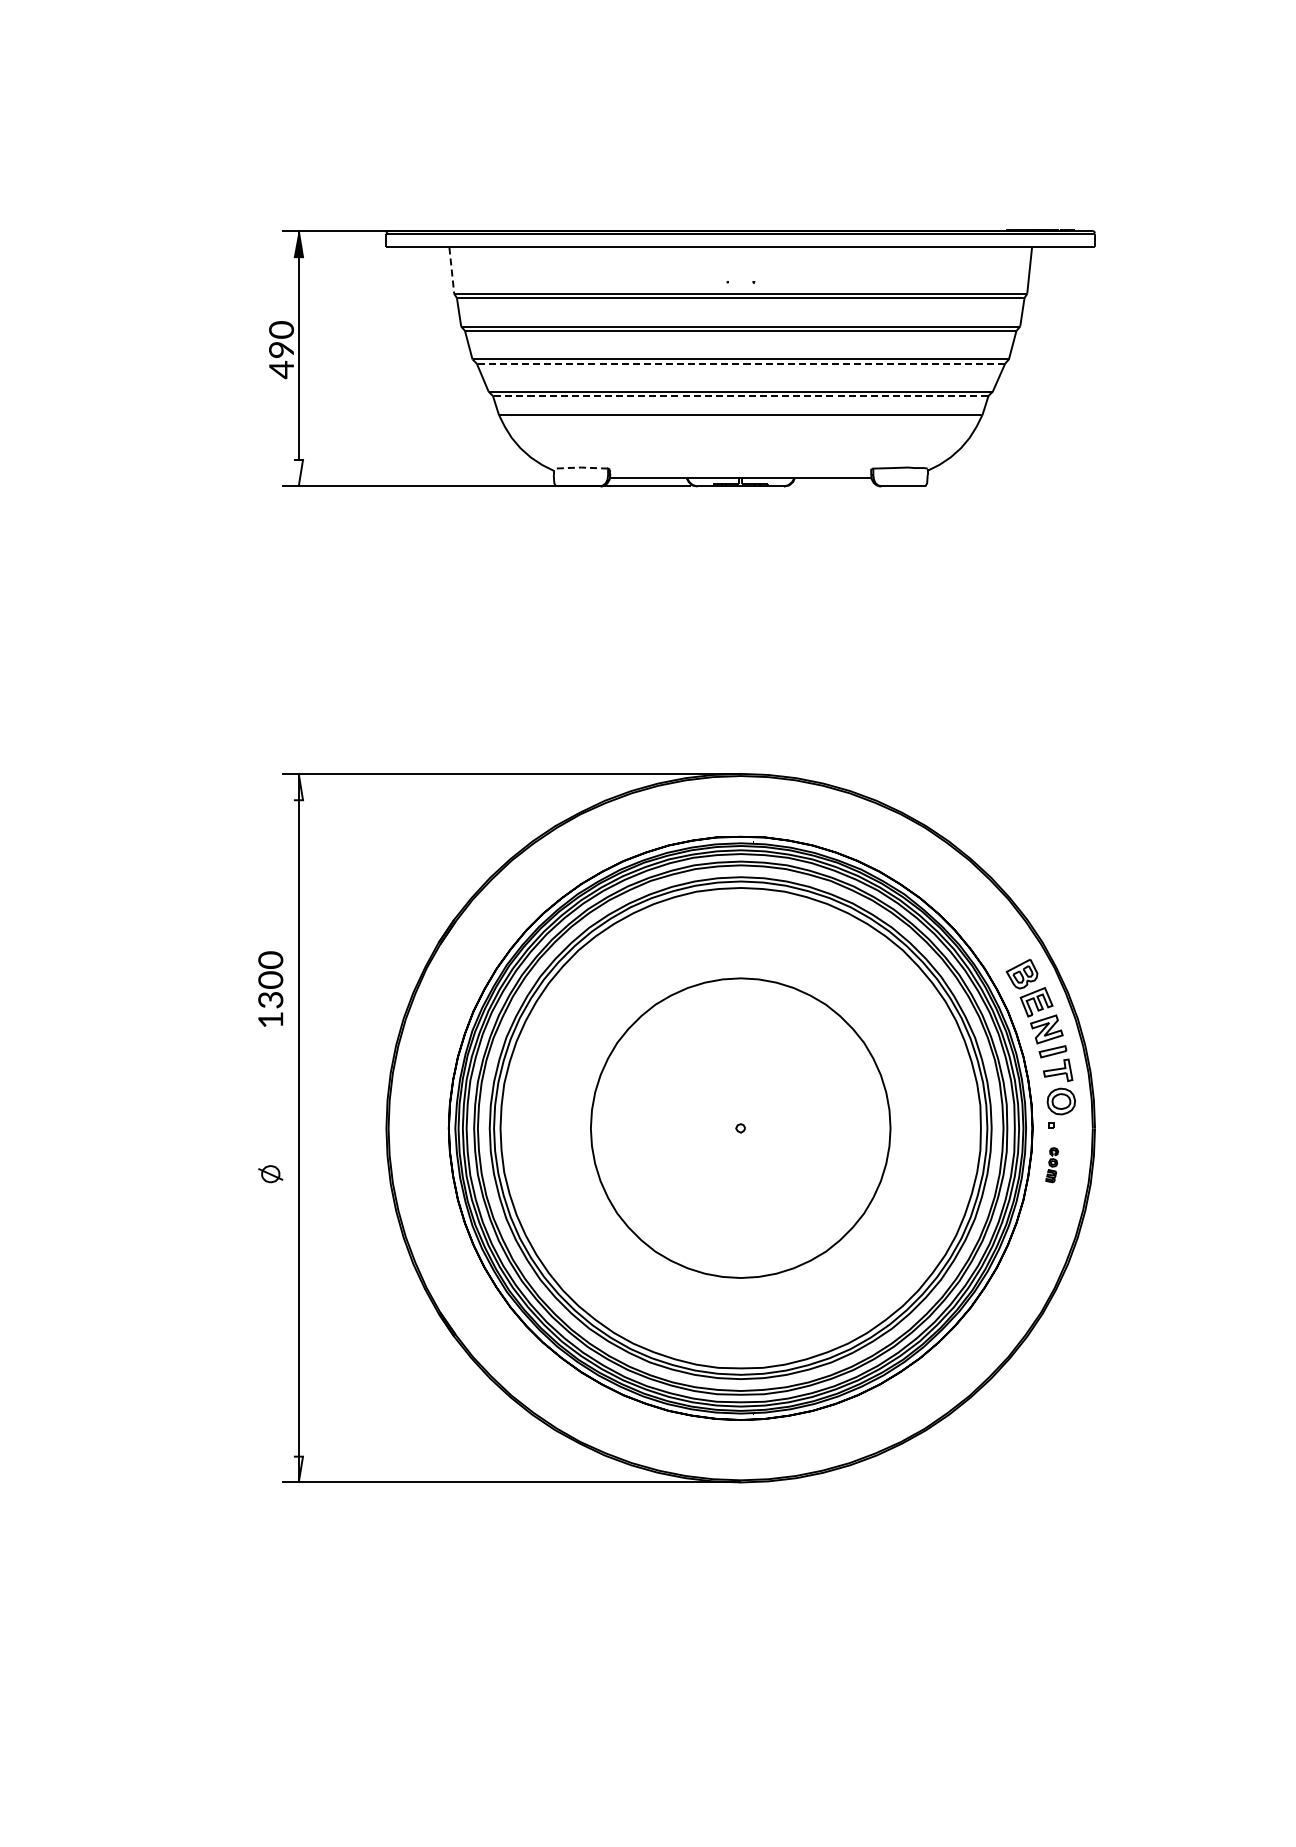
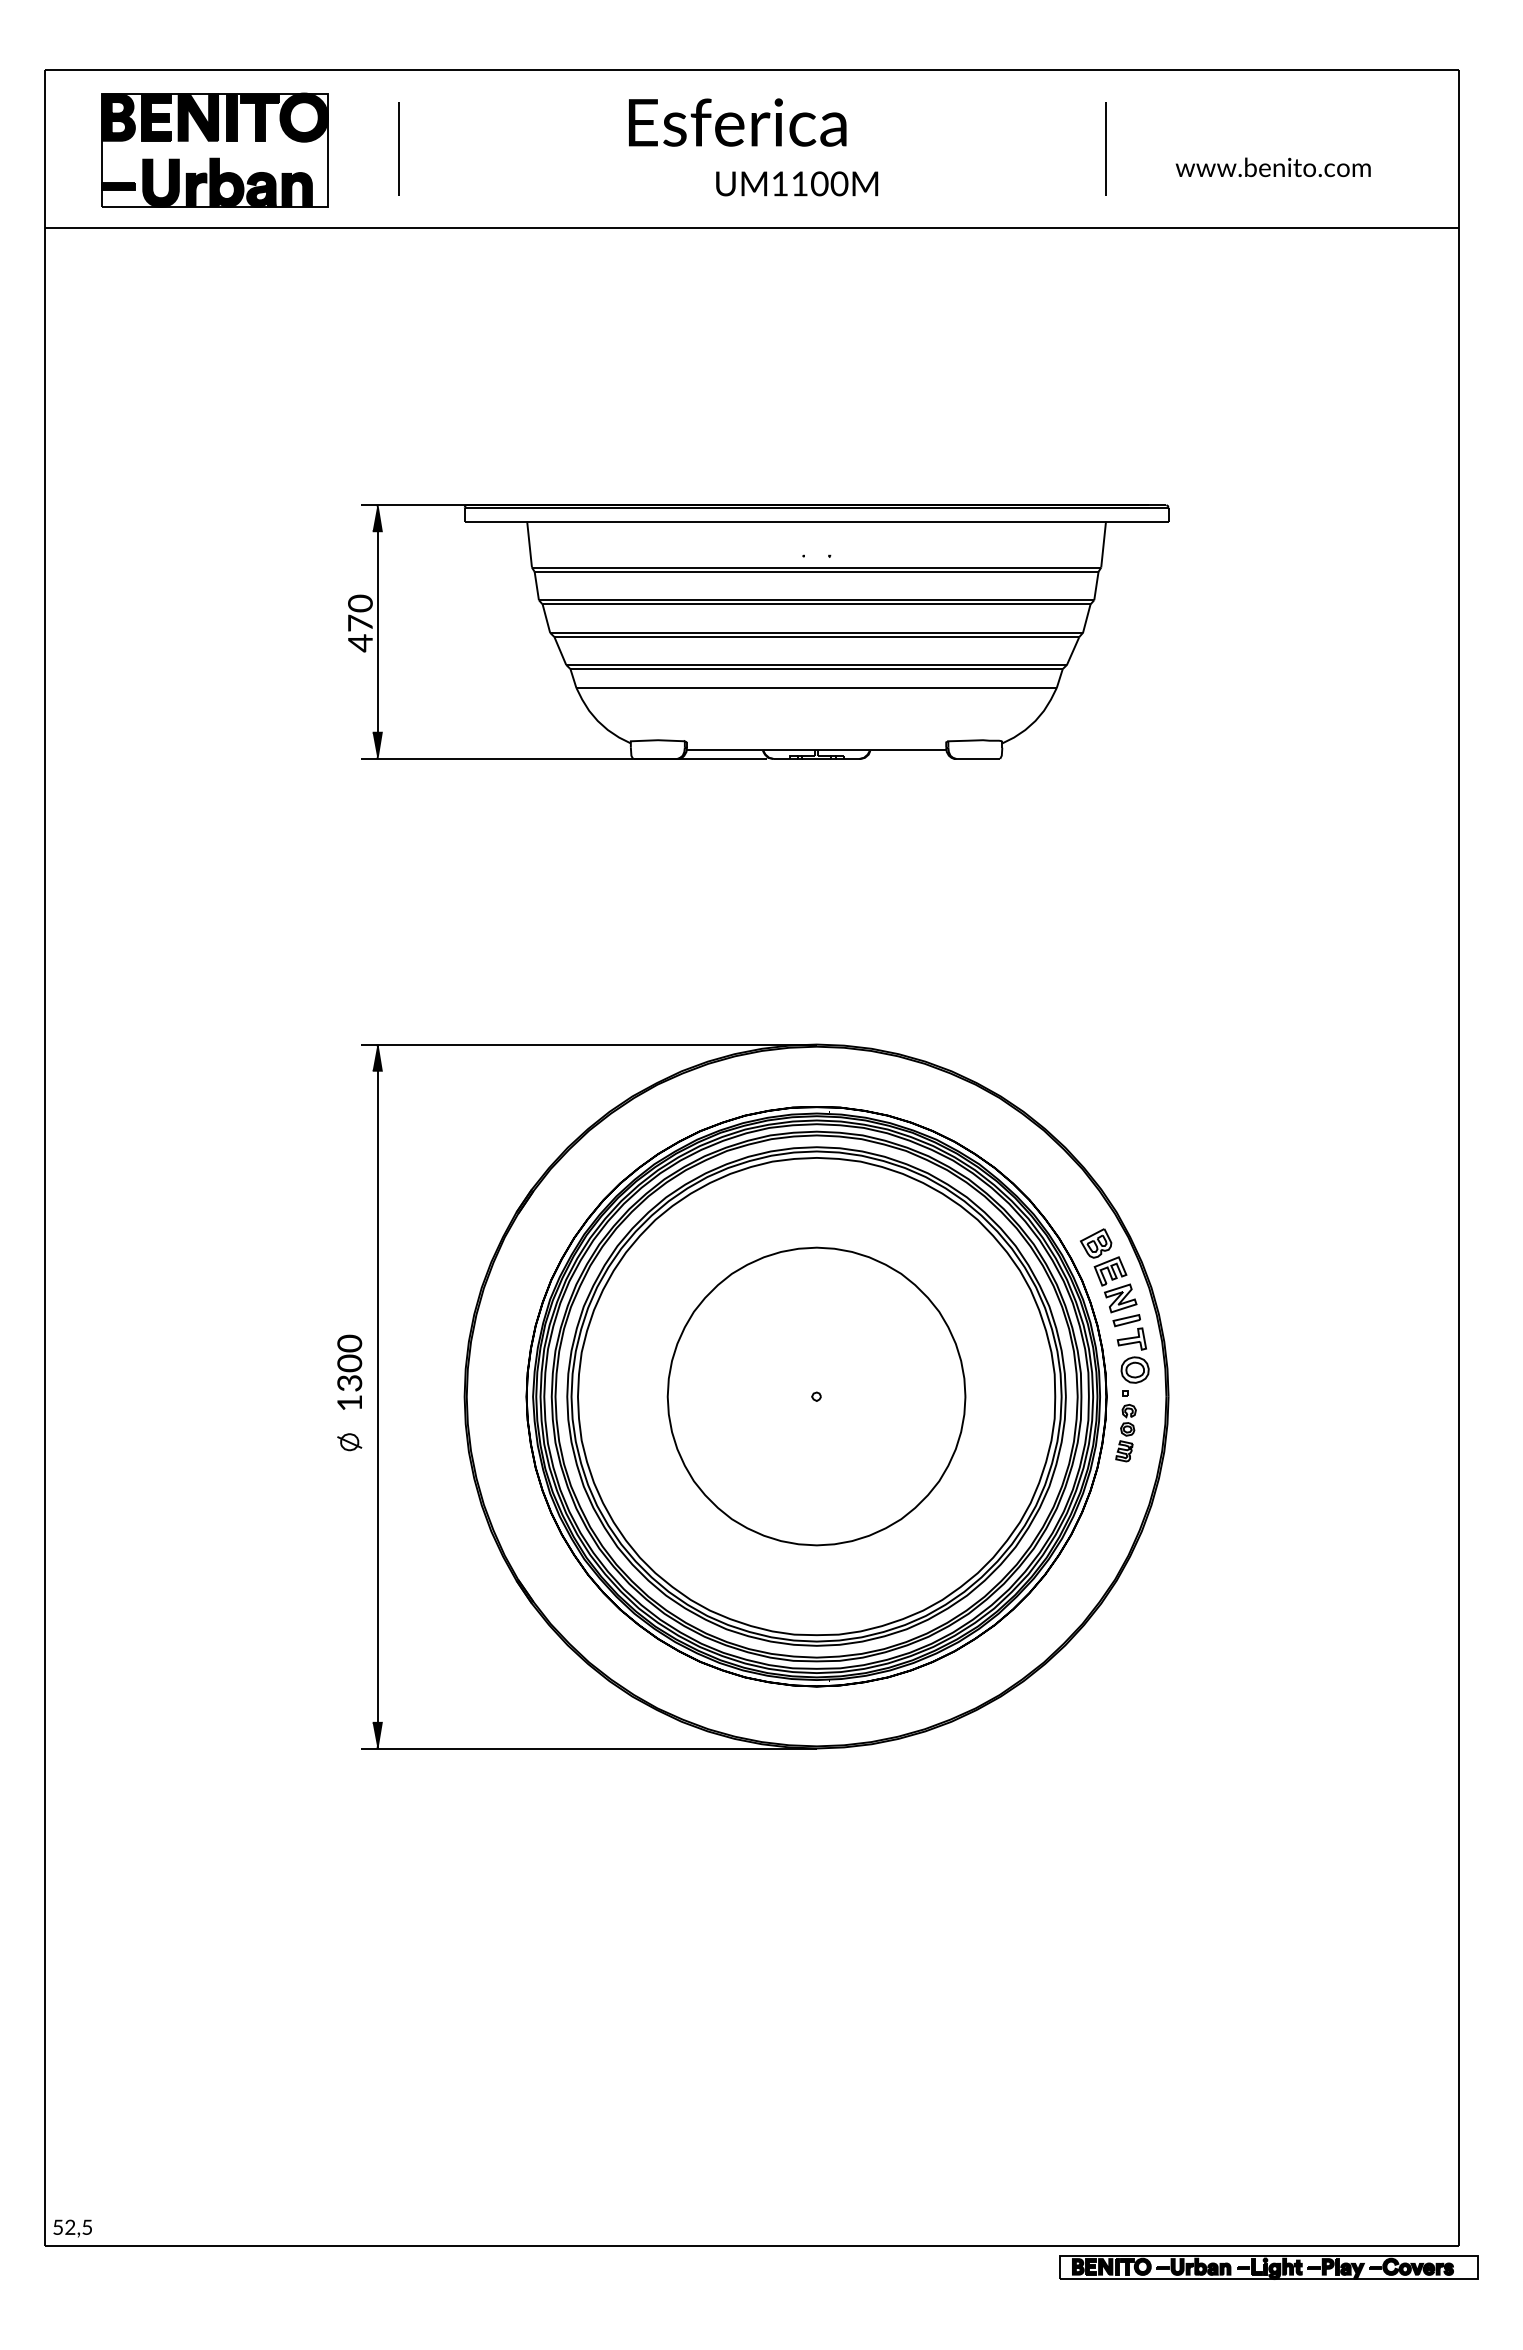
line: (451, 271) -> (529, 545), dashed -> solid
text: (281, 349) -> (360, 622), 490 -> 470
line: (740, 364) -> (816, 637), dashed -> solid
line: (740, 396) -> (816, 669), dashed -> solid
line: (577, 467) -> (654, 740), dashed -> solid
fill: (297, 472) -> (376, 745), added
fill: (297, 786) -> (376, 1057), added
text: (270, 988) -> (349, 1371), moved
part: (1051, 1165) -> (1125, 1433), size x1.67
fill: (297, 1469) -> (376, 1735), added

